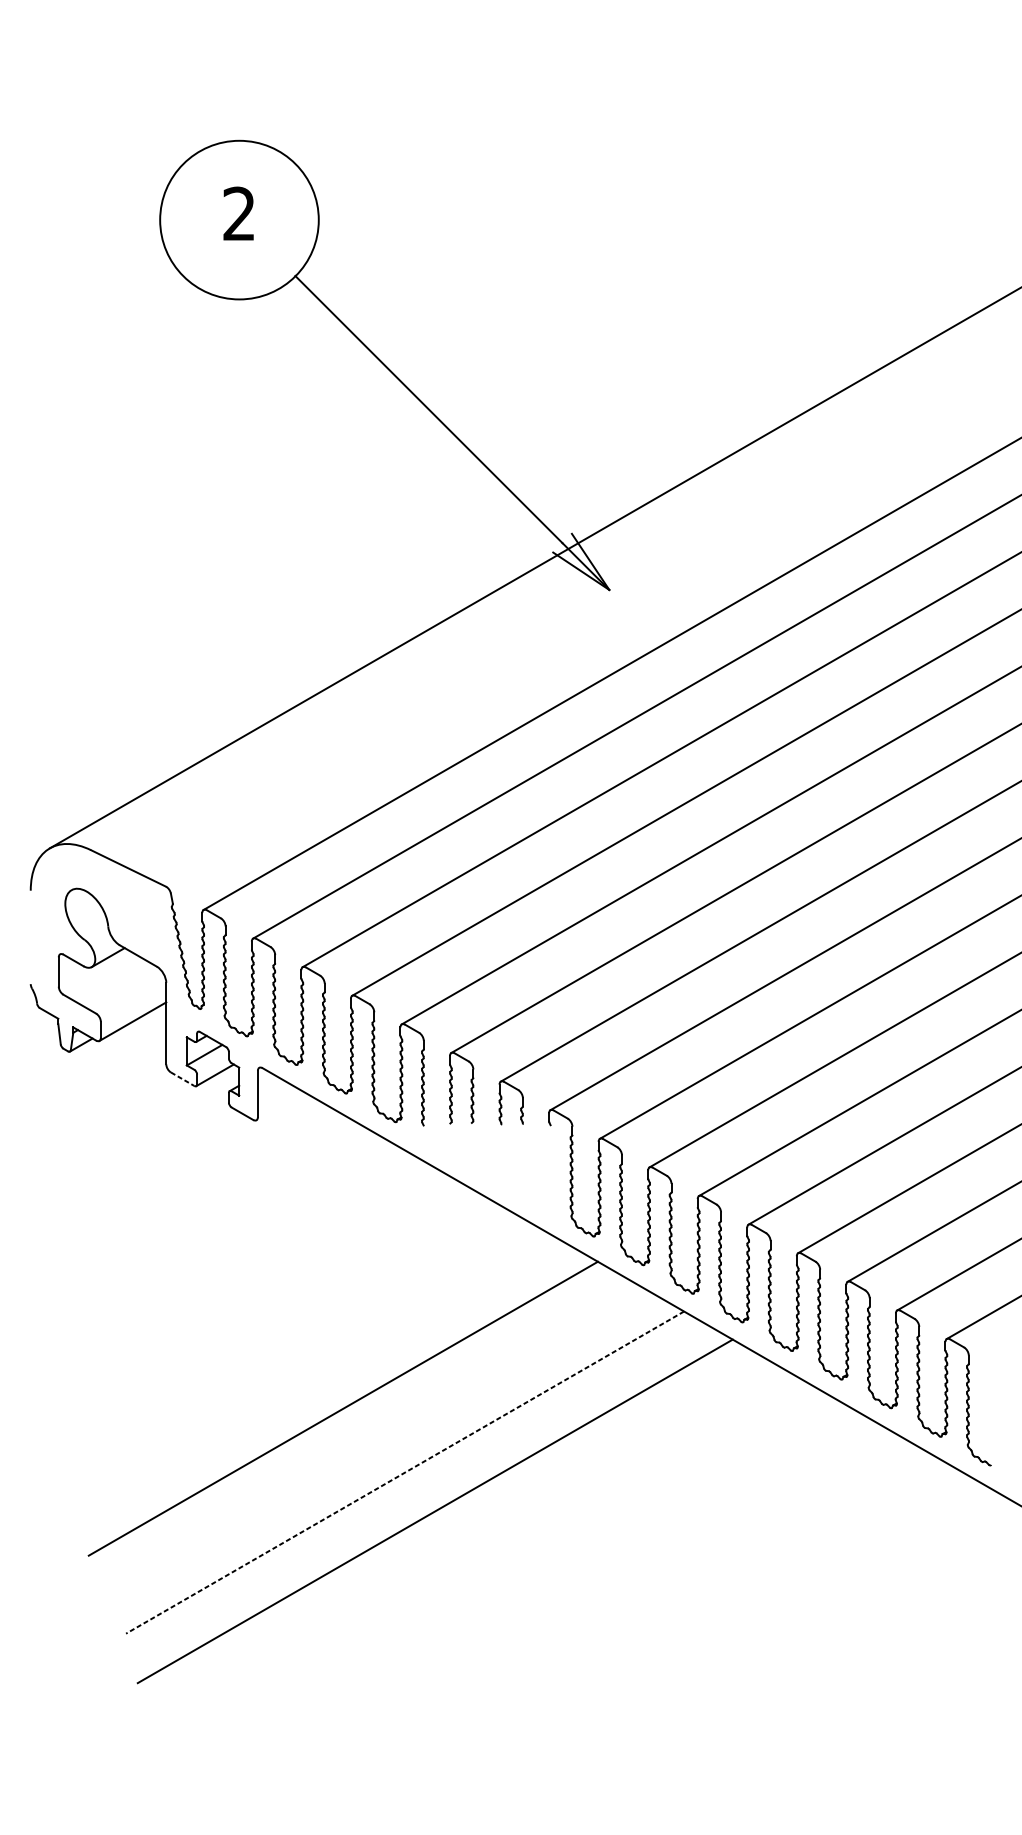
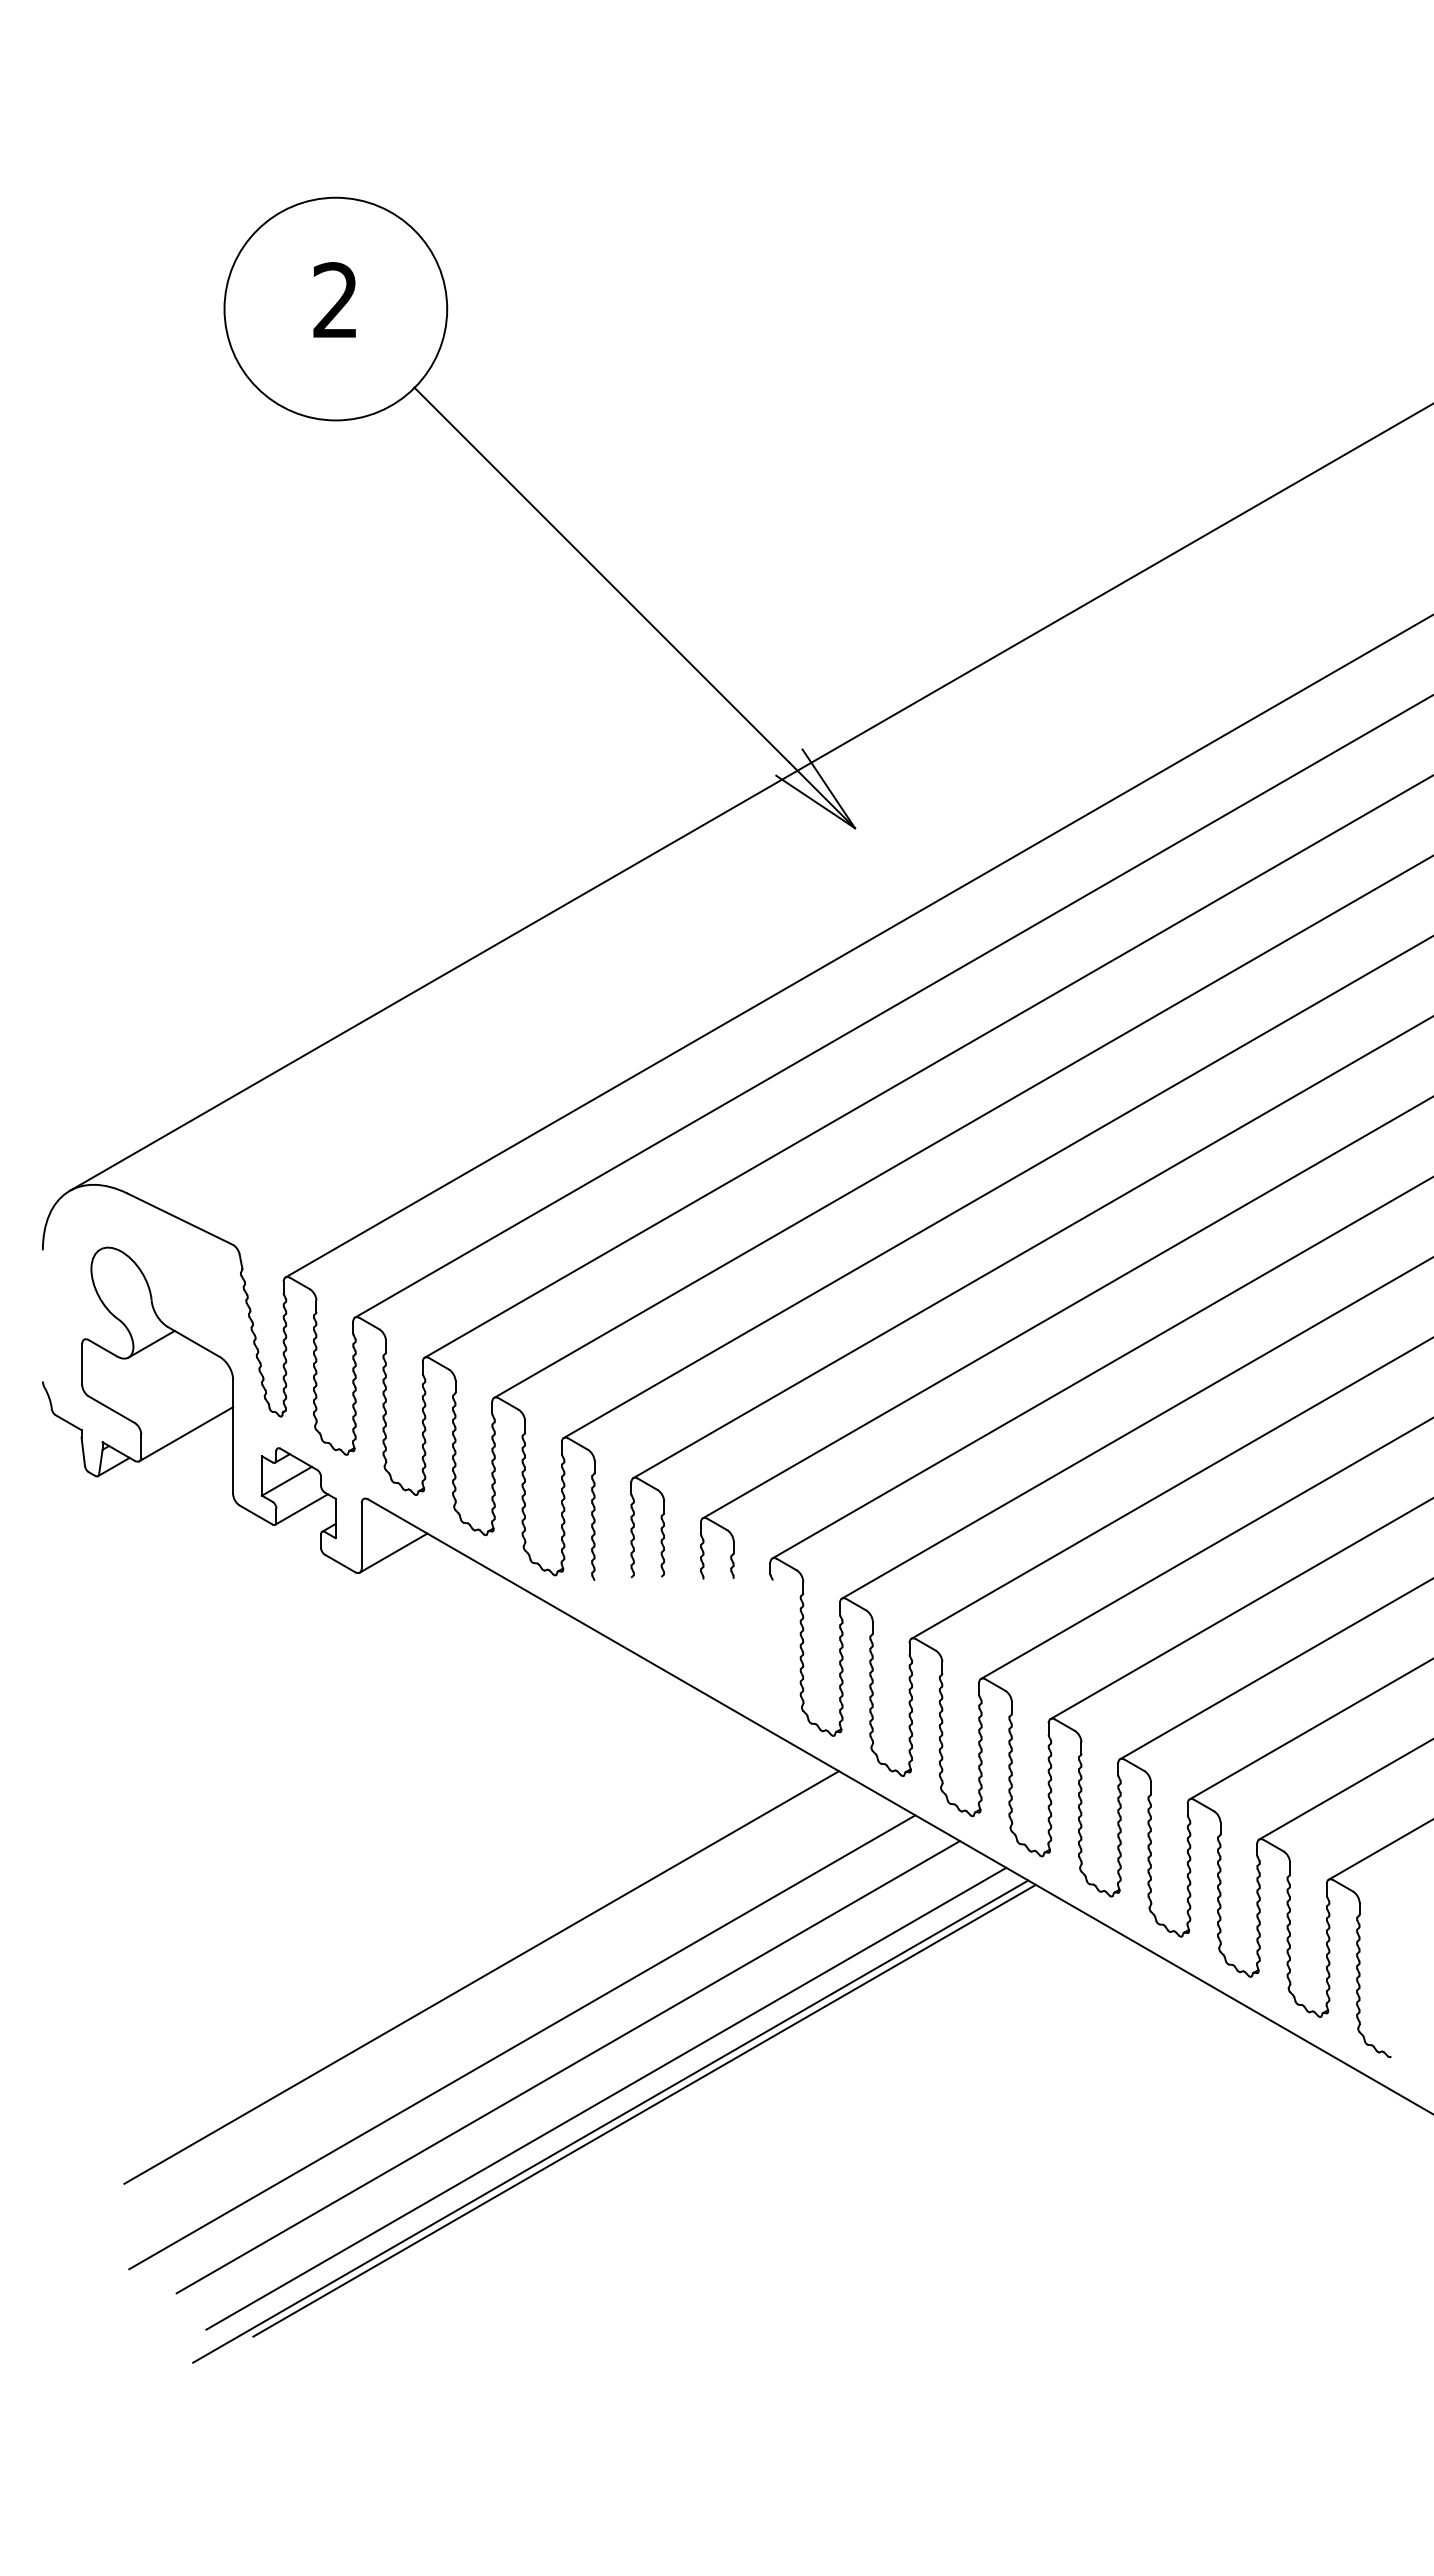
line: (182, 1079) -> (256, 1515), dashed -> solid
line: (280, 1105) -> (393, 1552), added
line: (372, 1455) -> (522, 2042), added
line: (404, 1472) -> (567, 2067), dashed -> solid
line: (432, 1494) -> (606, 2098), added
line: (459, 1503) -> (644, 2110), added

